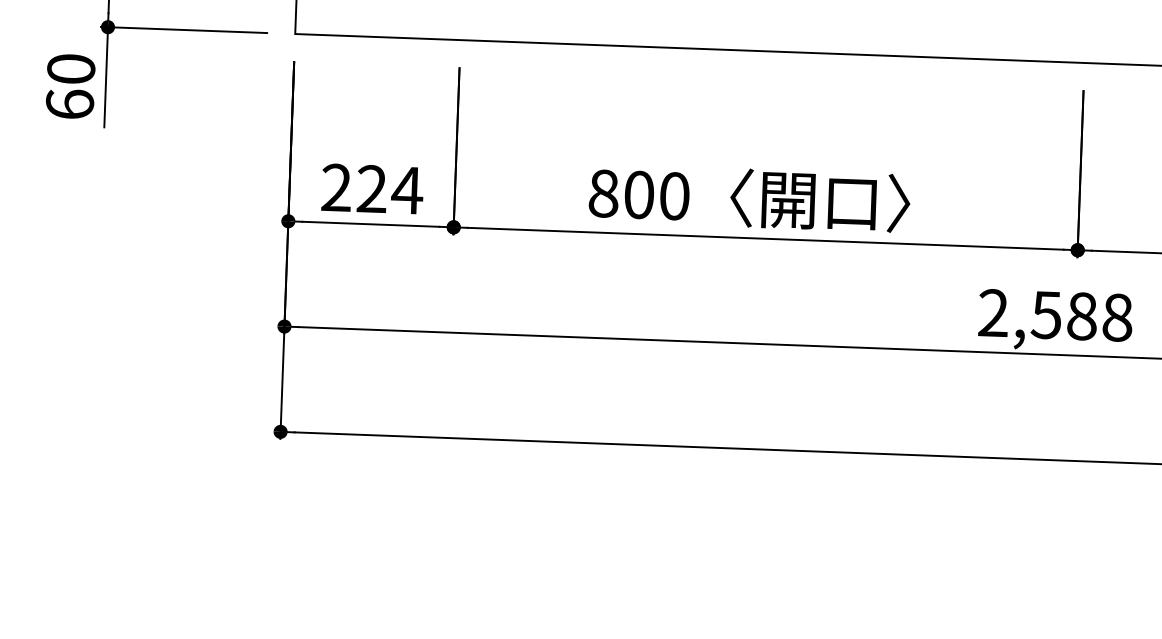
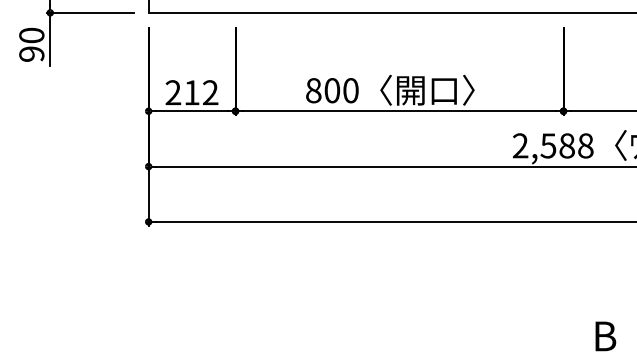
text: (69, 103) -> (31, 53), 60 -> 90
text: (390, 189) -> (201, 92), 224 -> 212

